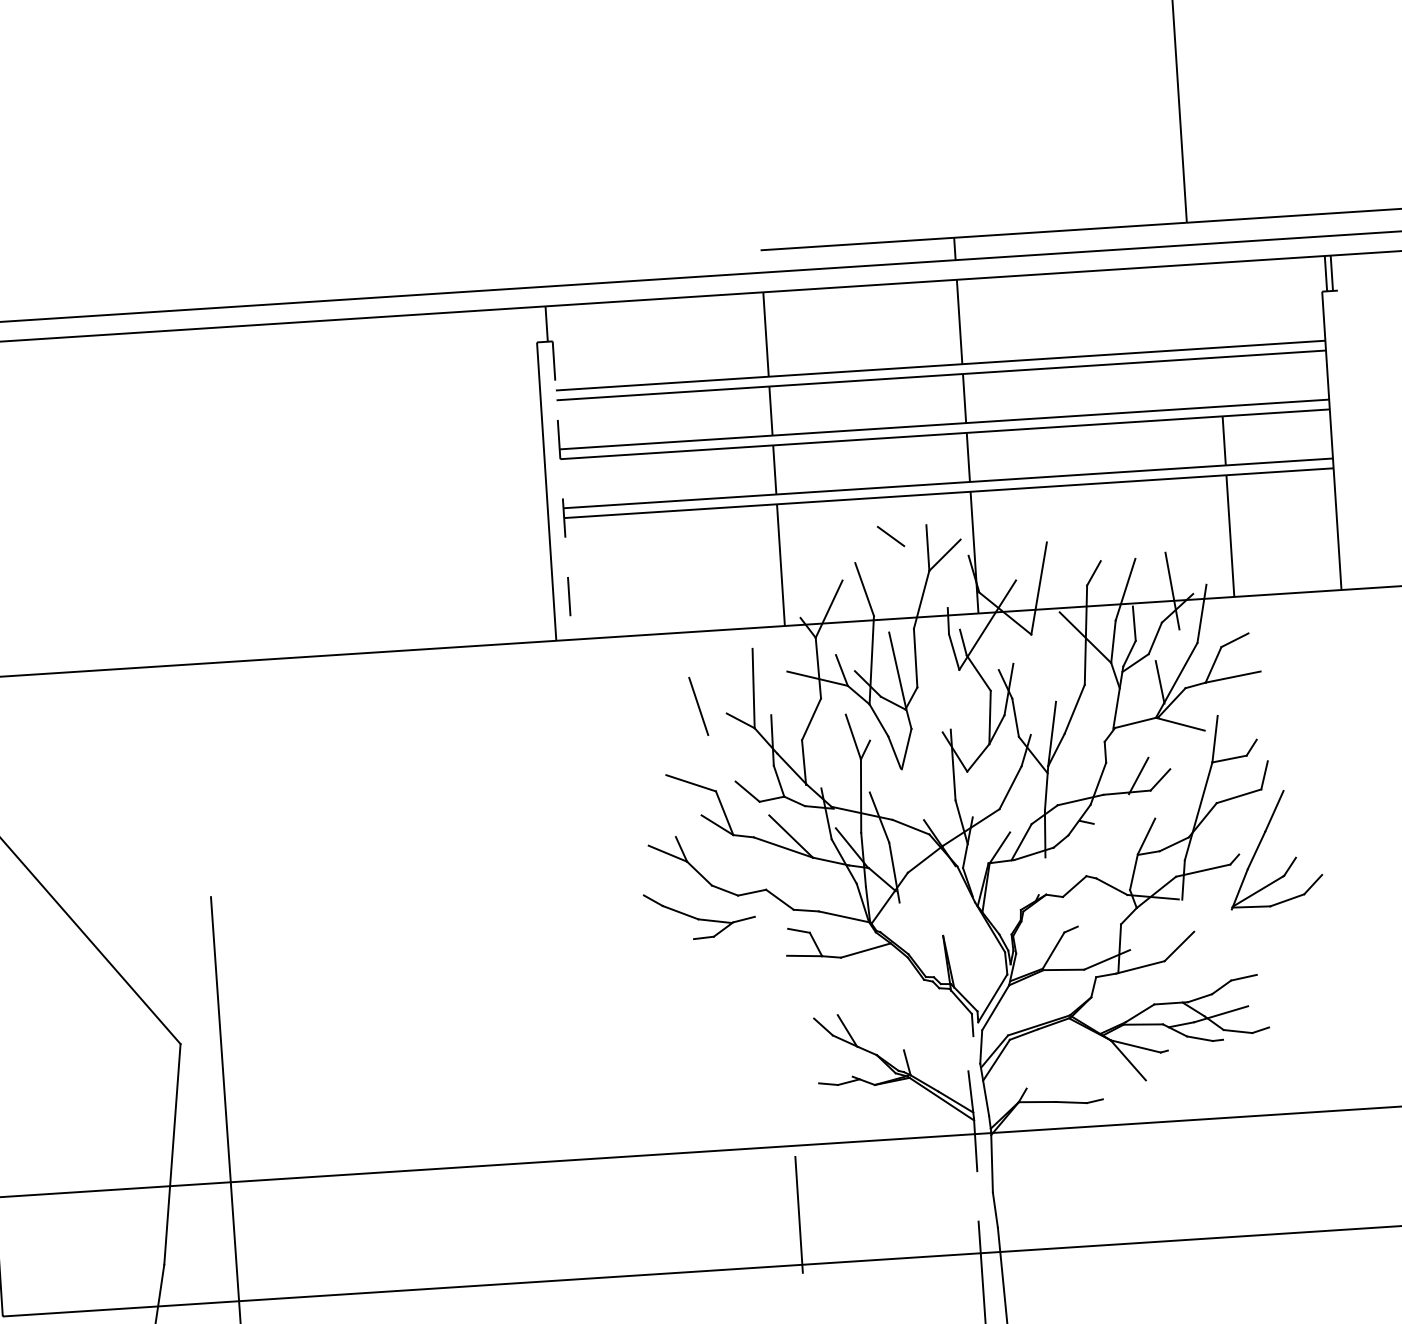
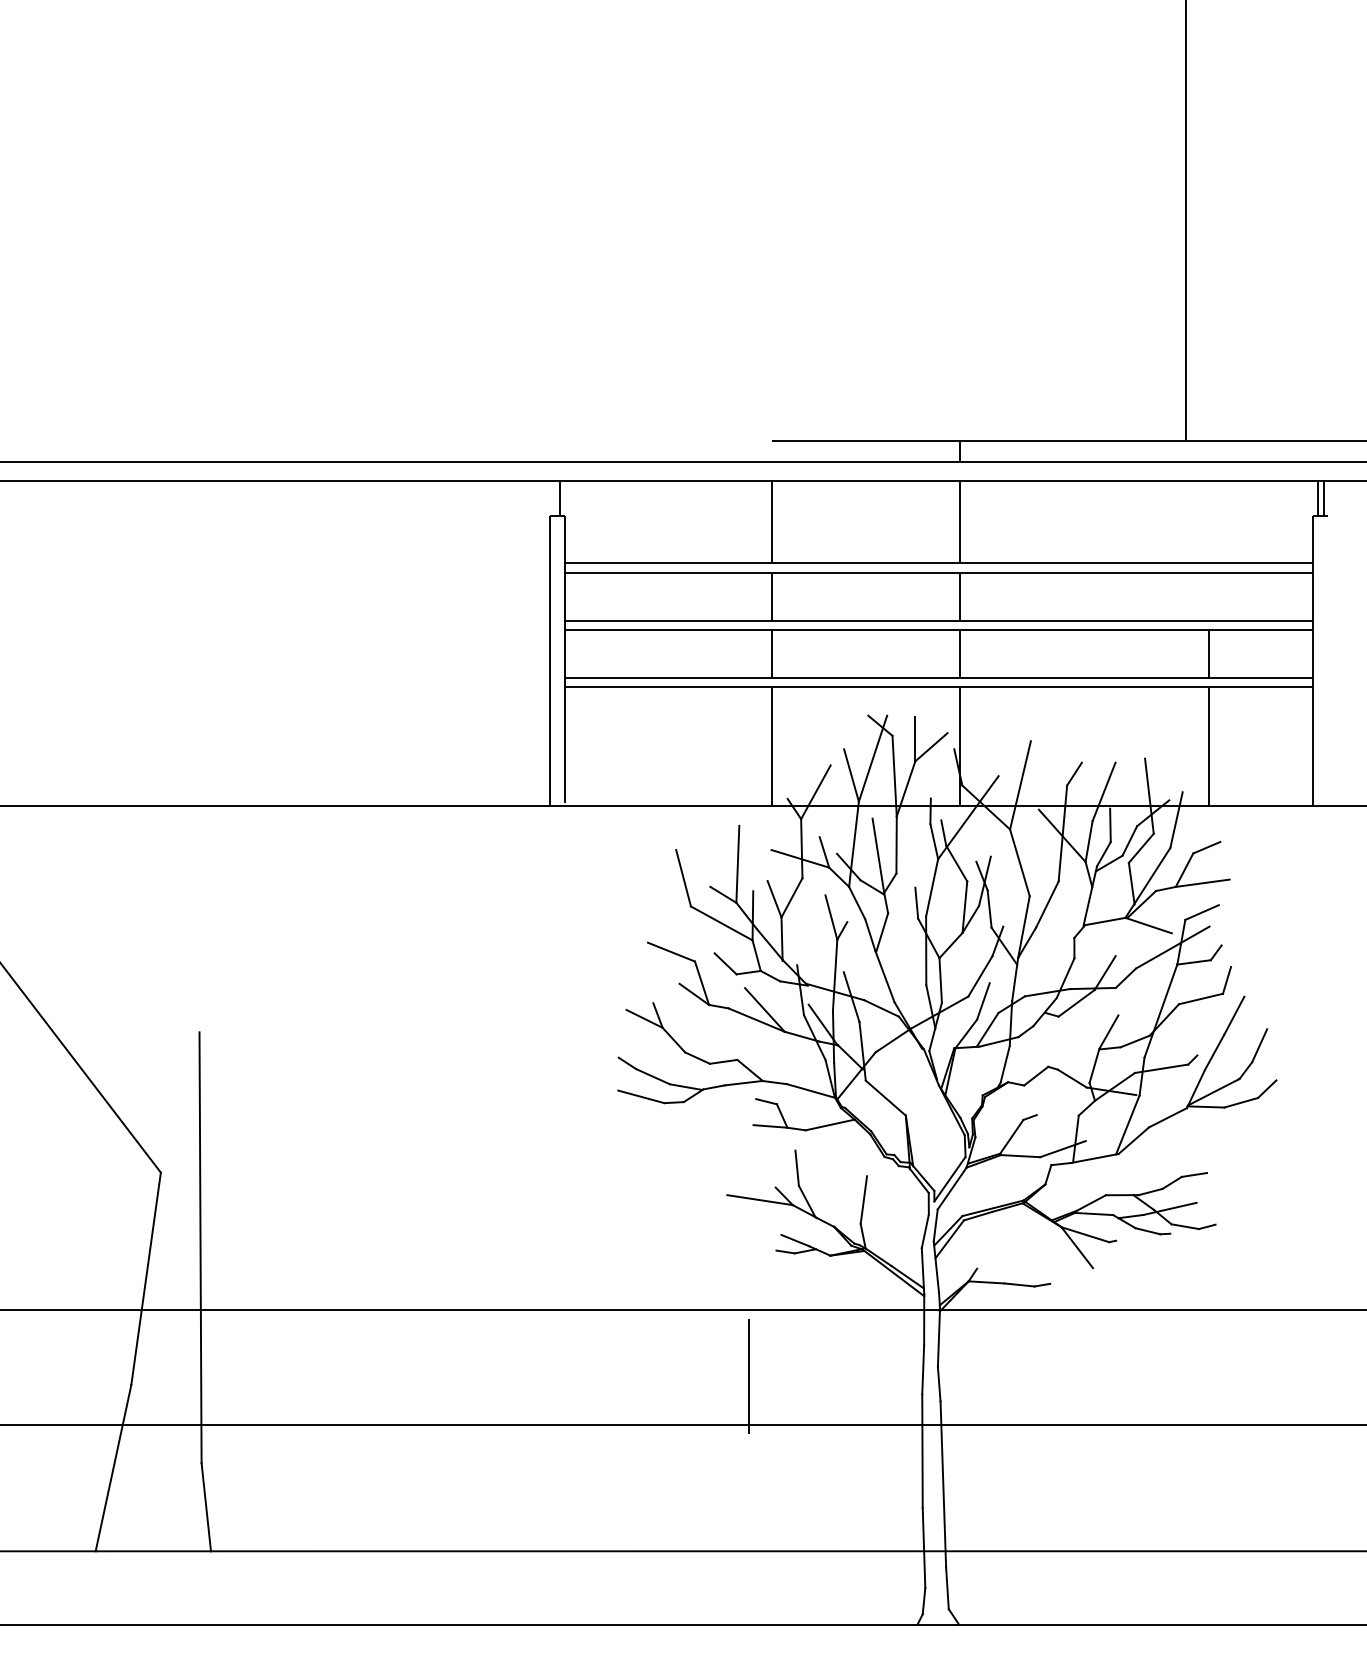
line: (562, 489) -> (565, 659), dashed -> solid
line: (885, 570) -> (872, 758), added
line: (908, 586) -> (894, 775), added
line: (1166, 644) -> (1140, 847), added
line: (1043, 667) -> (1019, 862), added
line: (955, 699) -> (932, 887), added
line: (1233, 707) -> (1201, 912), added
line: (939, 715) -> (916, 902), added
line: (793, 722) -> (774, 899), added
line: (1206, 745) -> (1172, 947), added
line: (740, 750) -> (721, 923), added
line: (911, 794) -> (884, 976), added
line: (969, 794) -> (940, 980), added
line: (1111, 809) -> (1076, 1003), added
line: (1015, 813) -> (983, 1001), added
line: (1302, 840) -> (1259, 1045), added
line: (1041, 875) -> (1004, 1063), added
line: (773, 912) -> (743, 1082), added
line: (921, 918) -> (885, 1097), added
line: (1212, 920) -> (1167, 1117), added
line: (1171, 930) -> (1127, 1124), added
line: (669, 933) -> (641, 1096), added
line: (834, 996) -> (796, 1167), added
line: (905, 1024) -> (863, 1199), added
line: (798, 1032) -> (759, 1200), added
line: (970, 1053) -> (924, 1231), added
line: (837, 1071) -> (795, 1240), added
line: (978, 1195) -> (923, 1369), added

